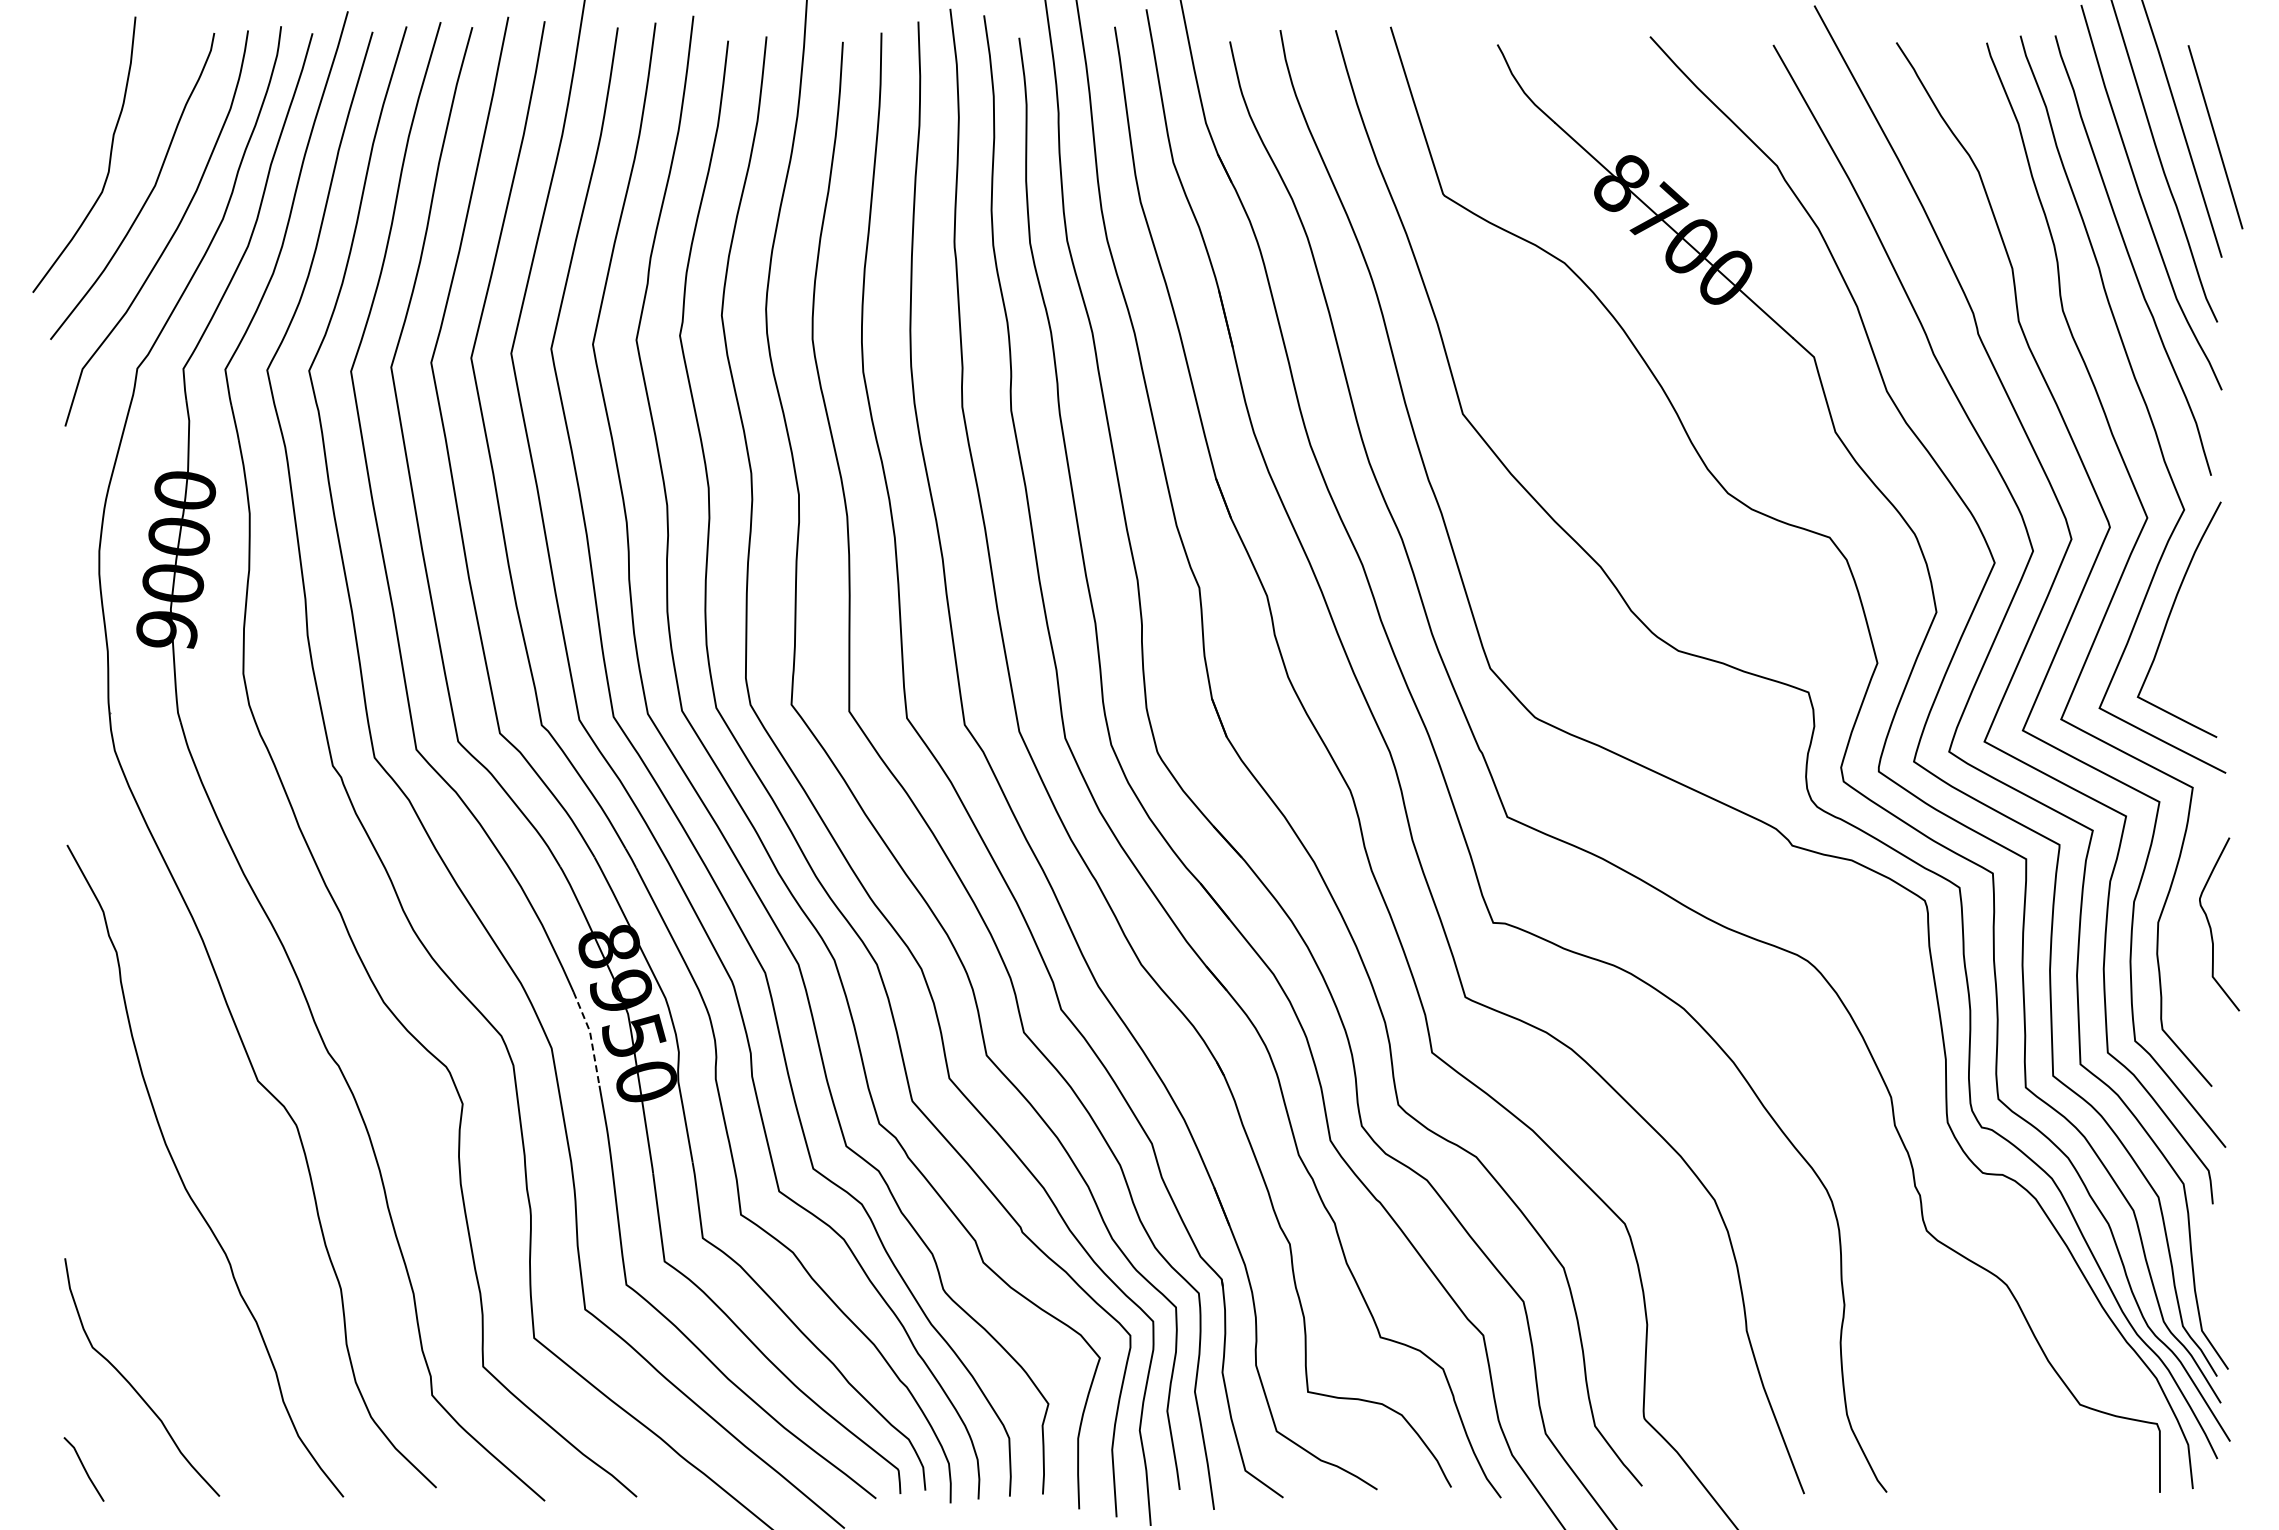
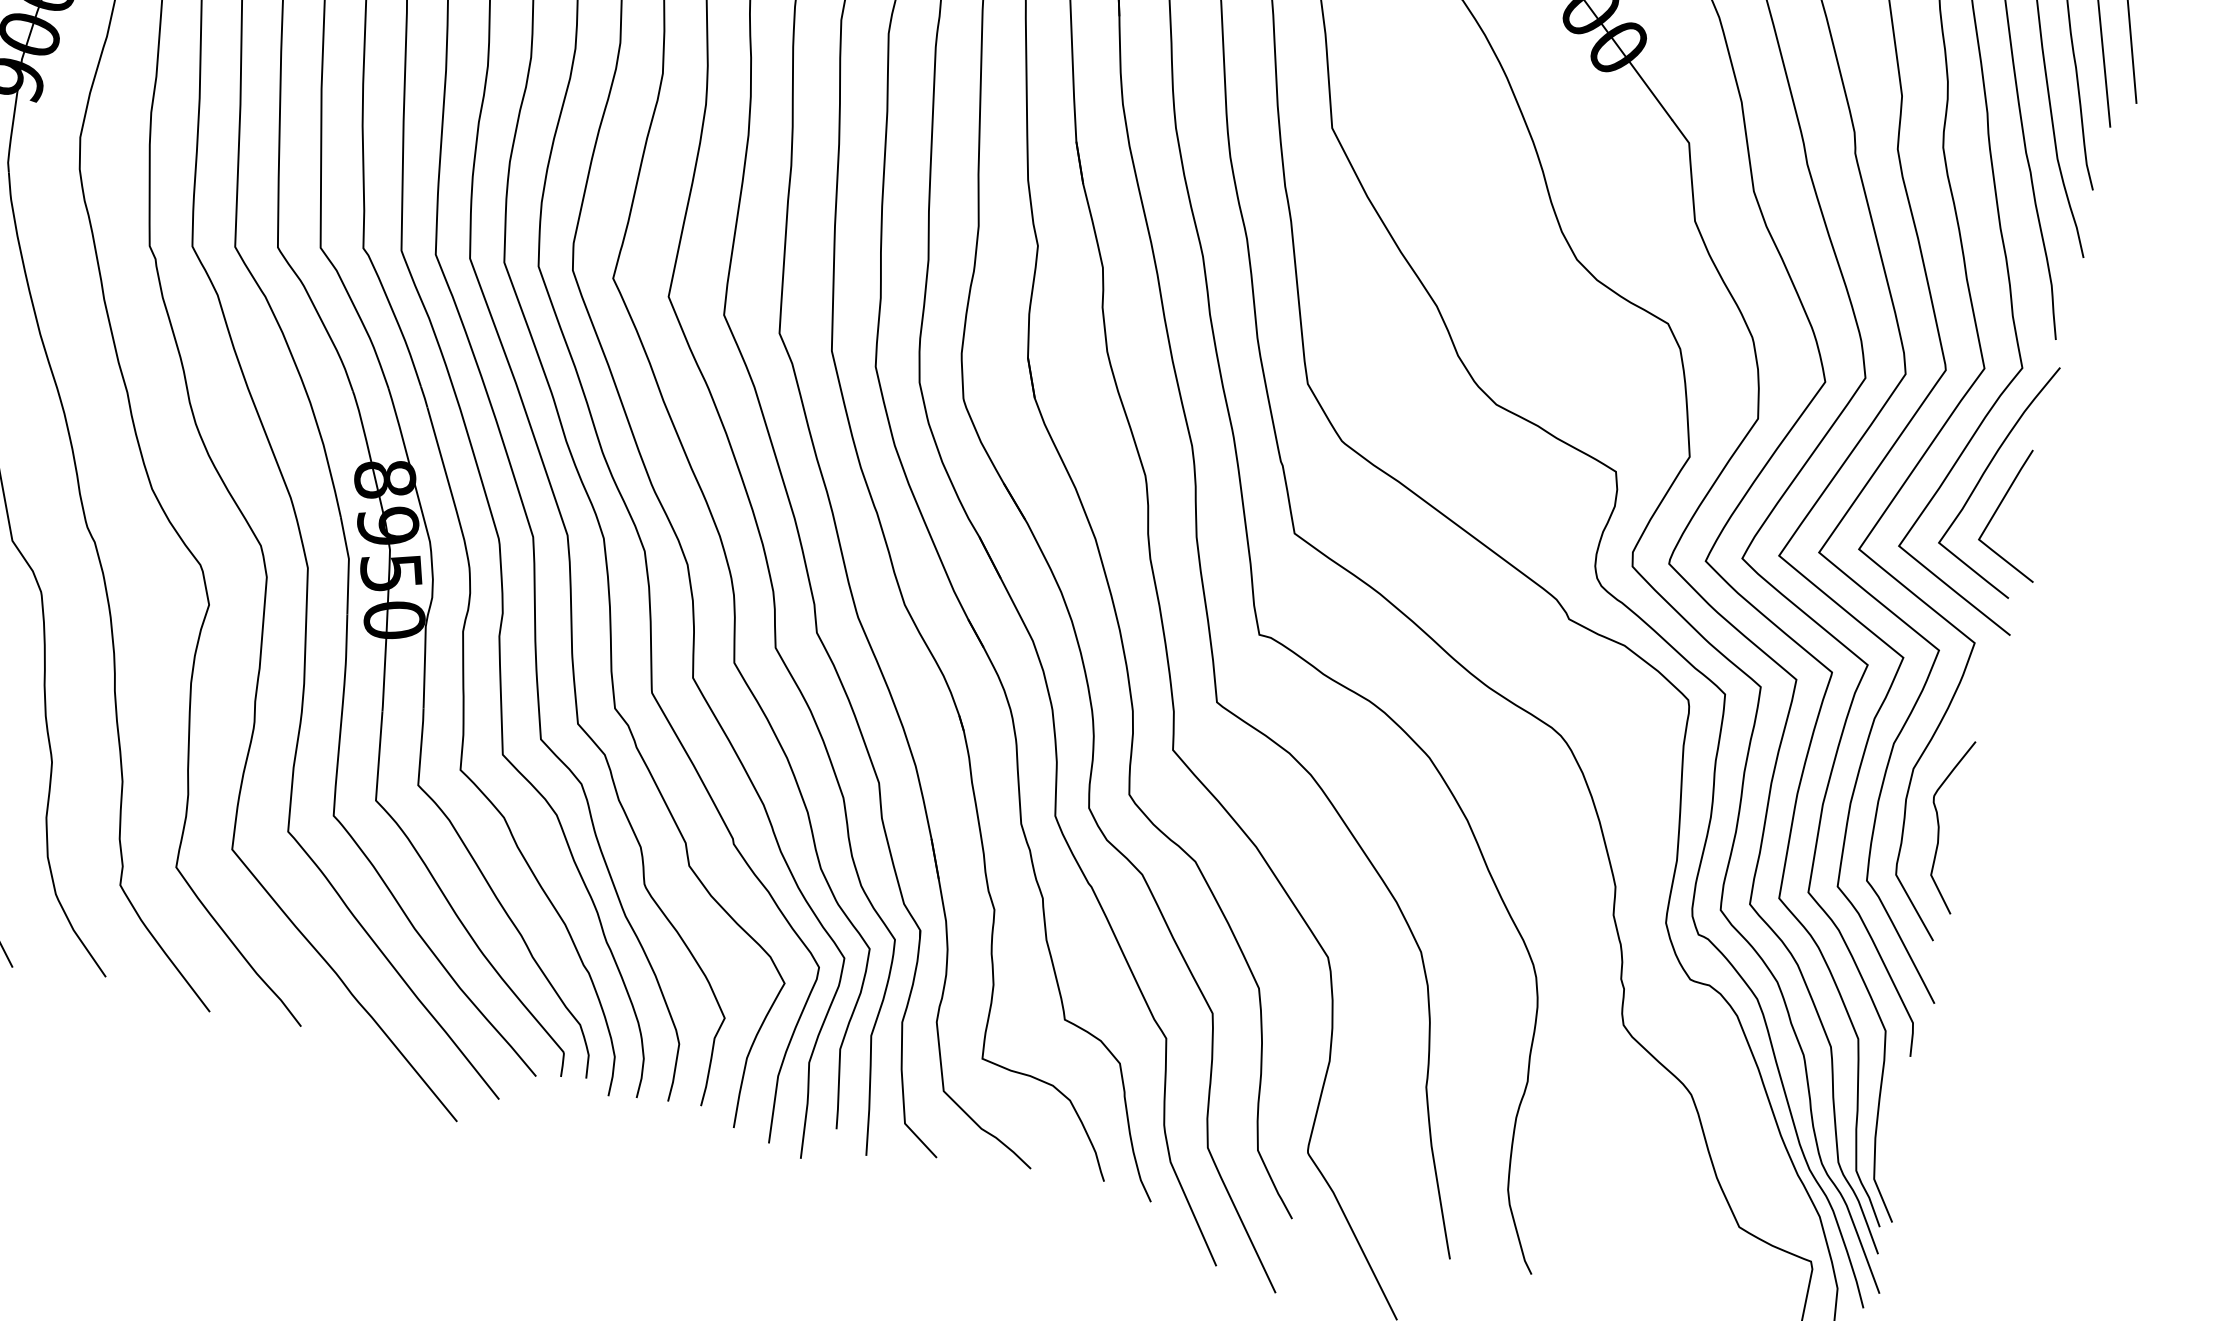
line: (2190, 648) -> (2000, 505), added
curve: (2211, 927) -> (1939, 826), moved
line: (590, 1037) -> (348, 565), dashed -> solid

